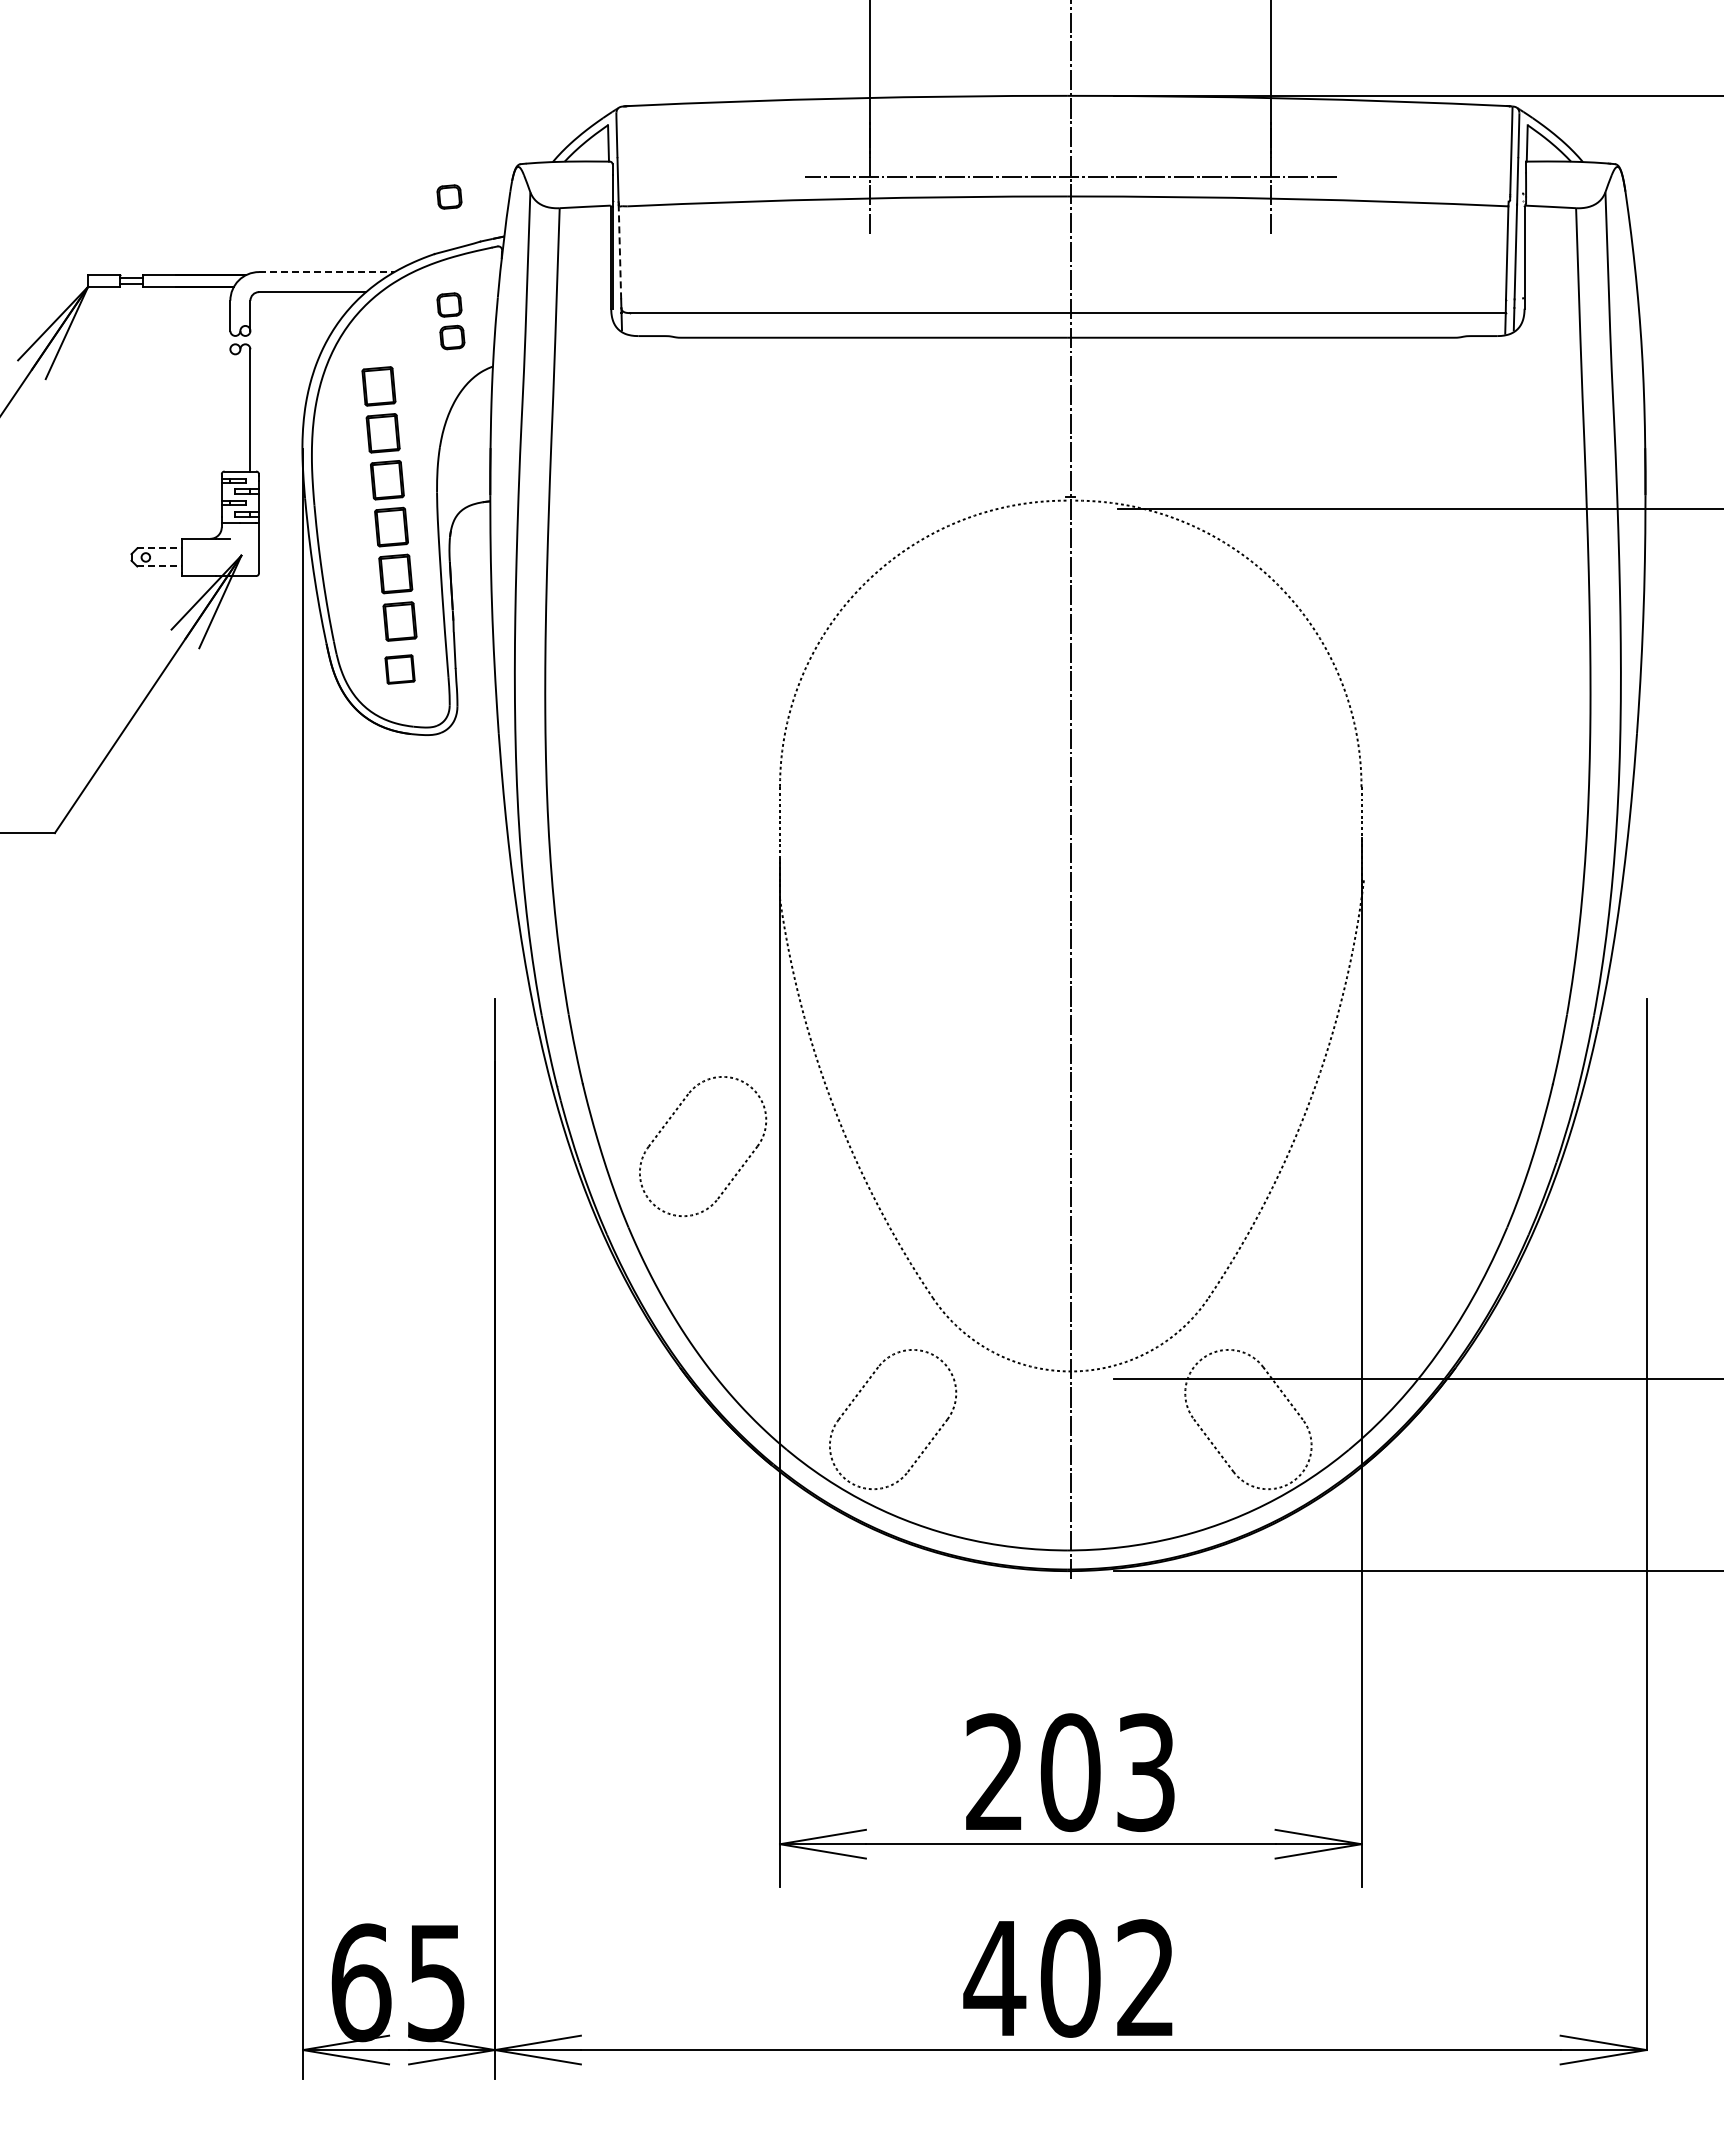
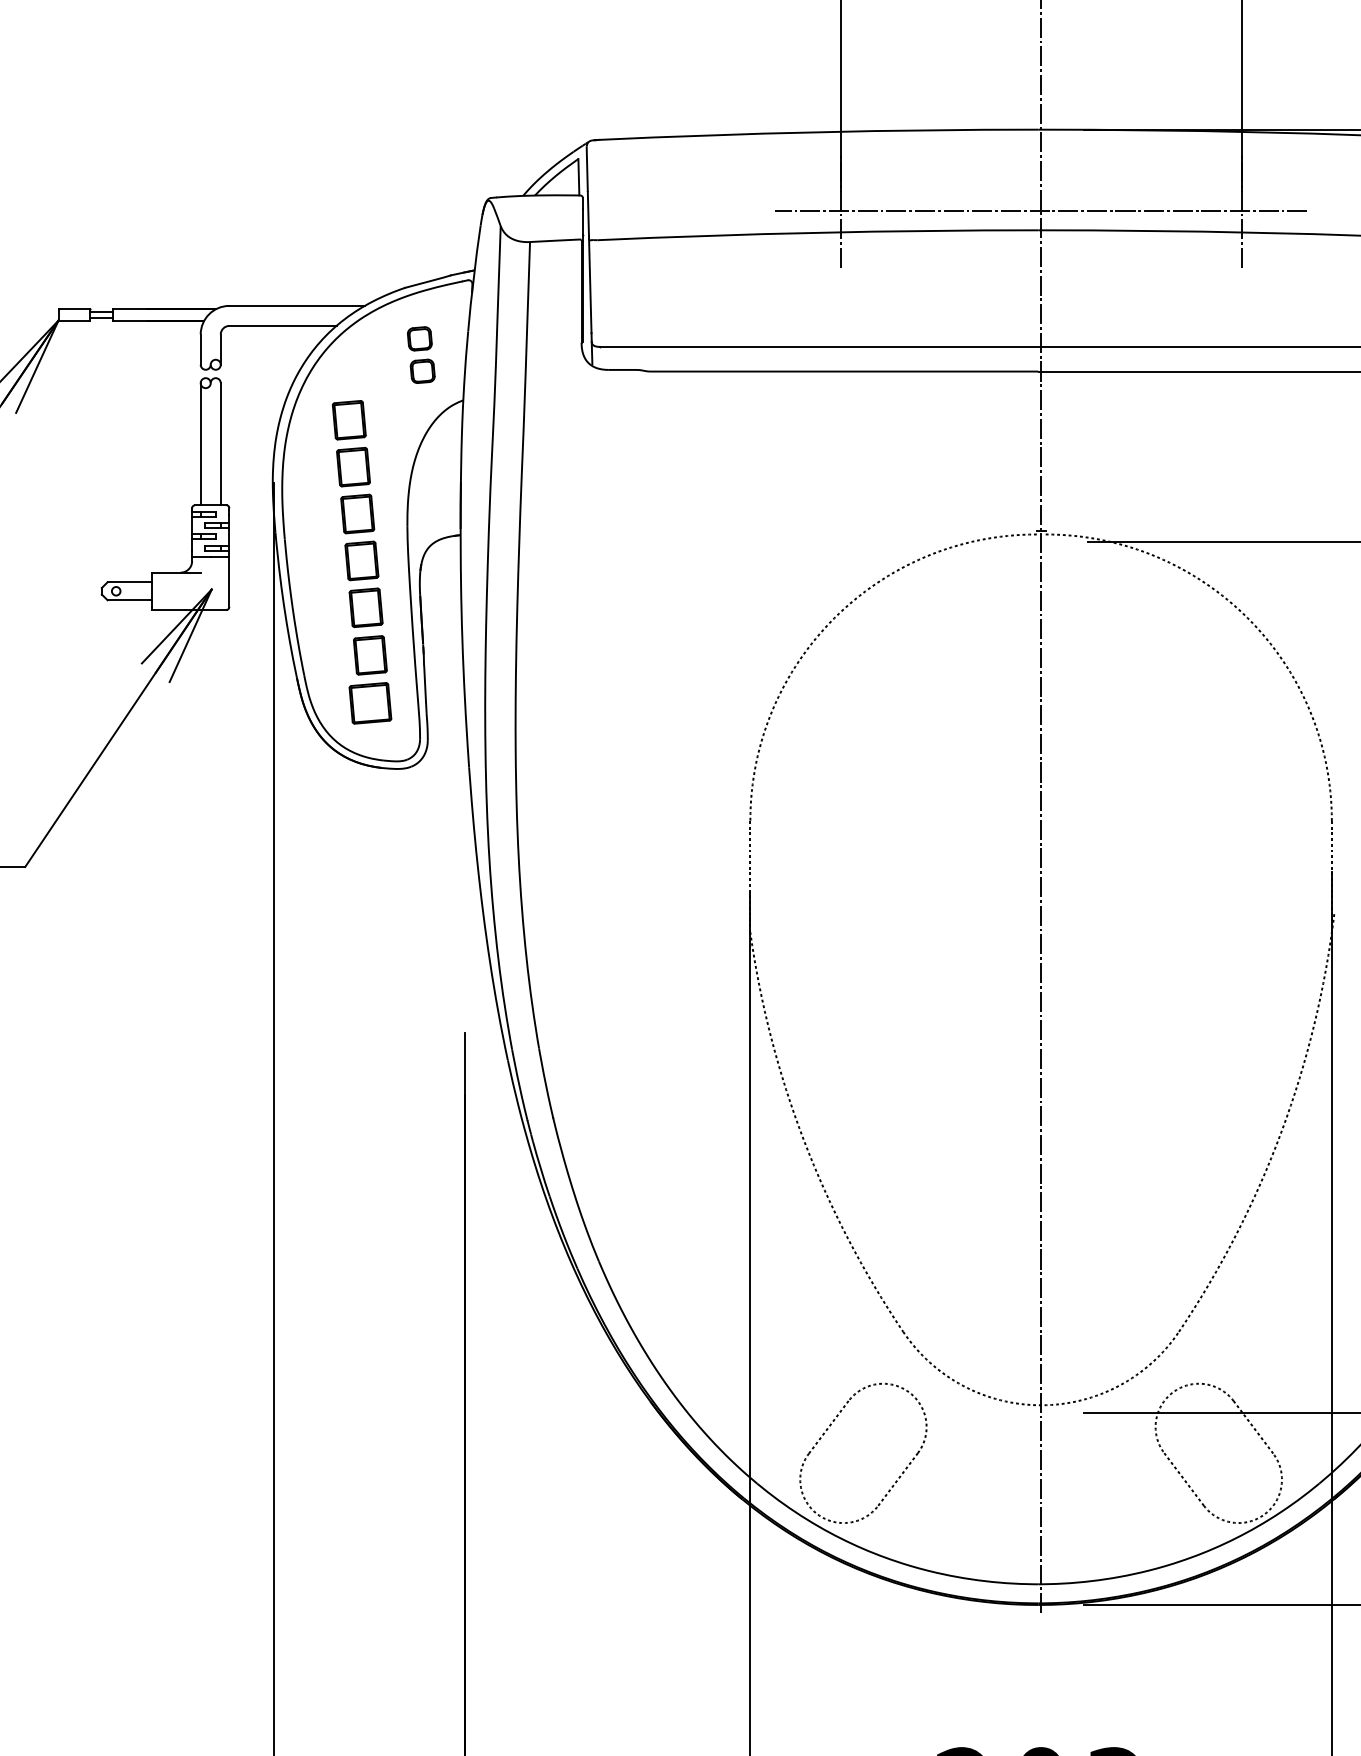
part: (449, 196) -> (419, 230), removed
line: (619, 251) -> (589, 285), dashed -> solid
line: (326, 272) -> (296, 306), dashed -> solid
line: (230, 410) -> (200, 444), added
line: (159, 548) -> (129, 582), dashed -> solid
line: (159, 566) -> (129, 600), dashed -> solid
part: (399, 669) -> (369, 703), size x1.43
part: (735, 1173) -> (705, 1207), removed

